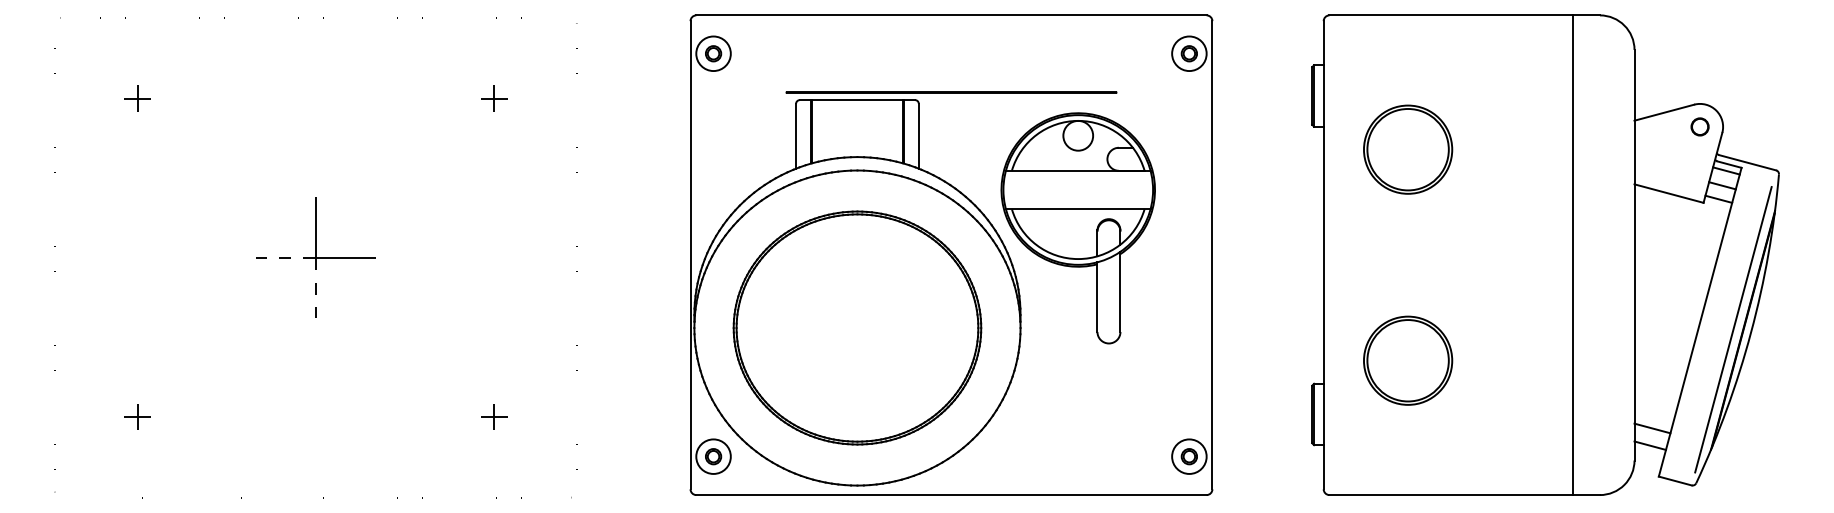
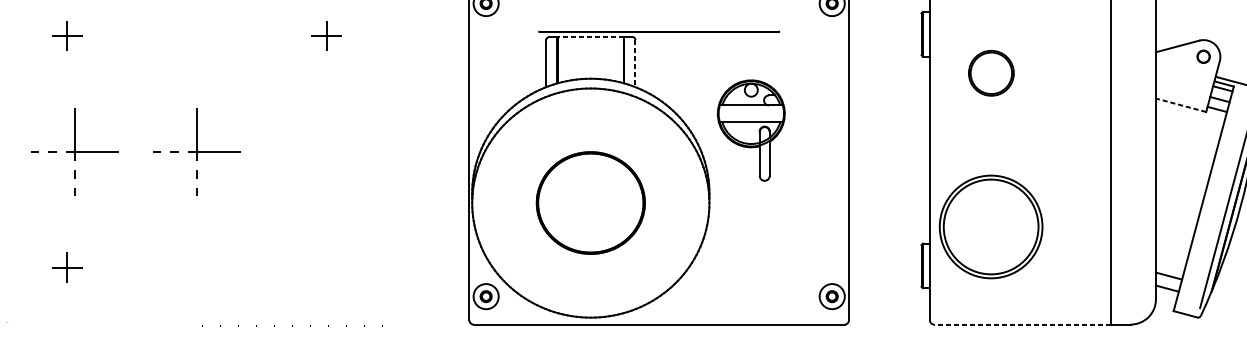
part: (137, 98) -> (67, 36), size x1.6
part: (494, 98) -> (326, 36), size x1.6
line: (857, 100) -> (590, 37), solid -> dashed
line: (918, 136) -> (635, 63), solid -> dashed
part: (1408, 149) -> (991, 73), size x0.7
line: (1669, 193) -> (1181, 105), solid -> dashed
part: (1077, 228) -> (750, 130), size x0.6
part: (147, 257) -> (74, 151), added
part: (857, 327) -> (590, 202), size x0.6
part: (1408, 360) -> (991, 226), size x1.6
part: (137, 416) -> (67, 267), size x1.6
part: (494, 416) -> (326, 267), removed
line: (1451, 495) -> (1022, 324), solid -> dashed

